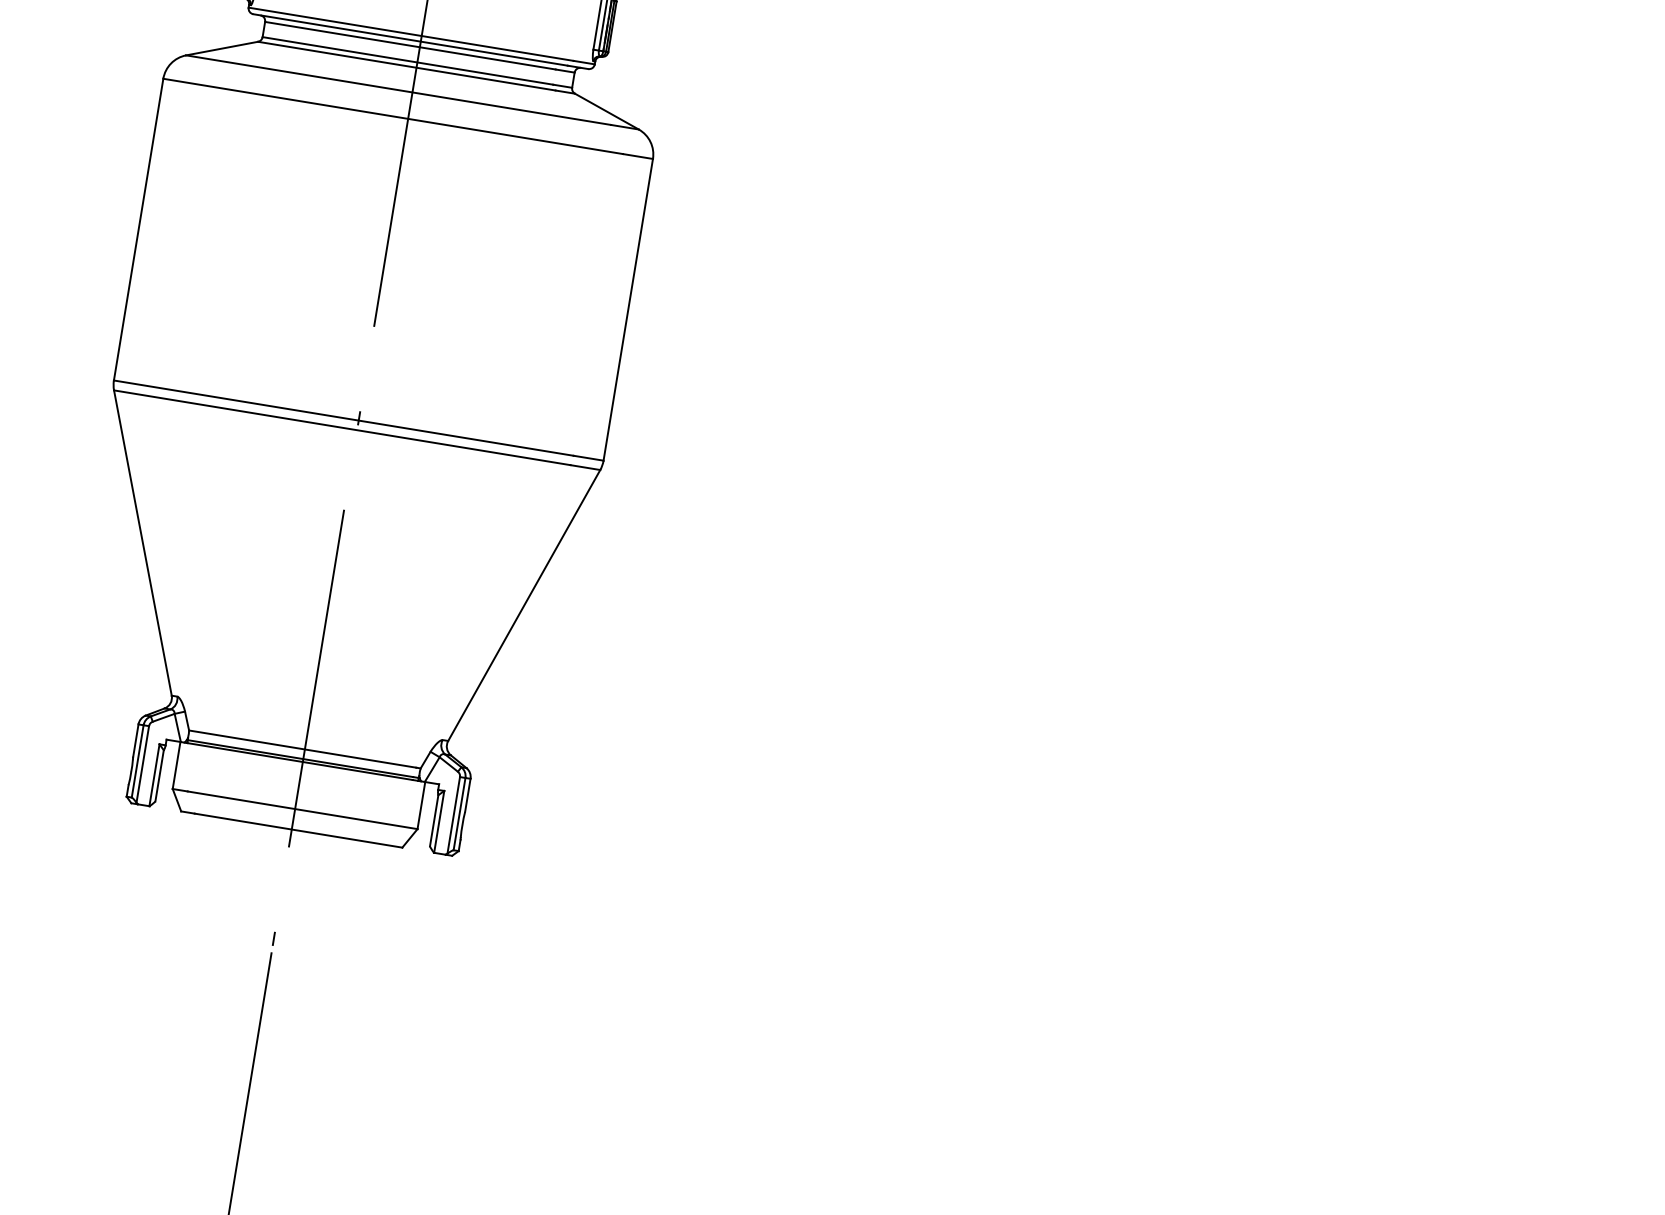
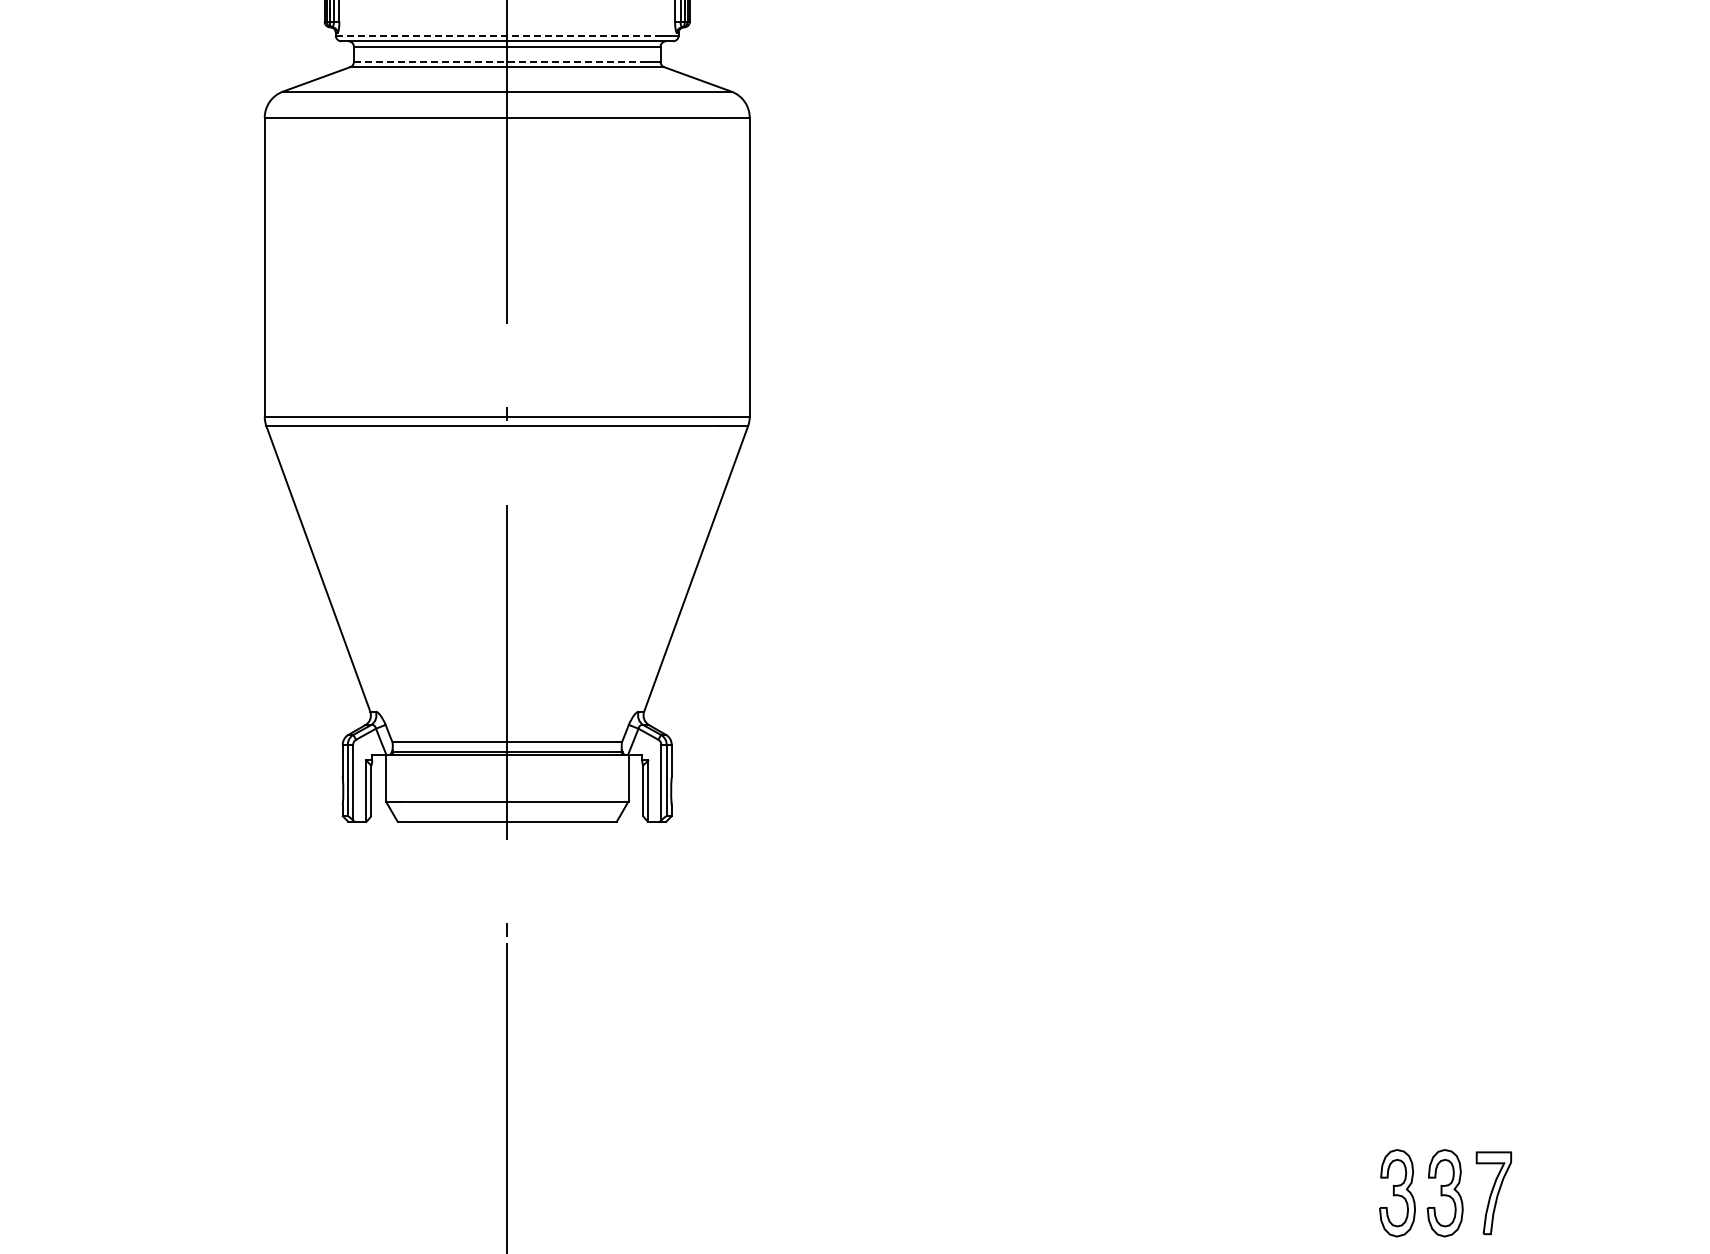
line: (410, 34) -> (496, 35), solid -> dashed
line: (407, 60) -> (497, 61), solid -> dashed

